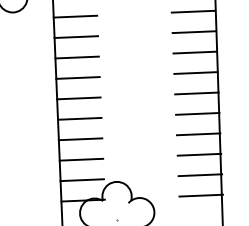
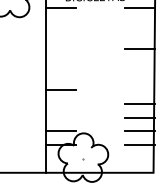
line: (192, 11) -> (139, 21), removed
line: (74, 16) -> (60, 21), removed
line: (193, 32) -> (139, 35), removed
line: (75, 37) -> (60, 35), removed
line: (76, 58) -> (60, 49), removed
line: (195, 72) -> (139, 62), removed
line: (77, 77) -> (60, 62), removed
line: (196, 93) -> (139, 76), removed
line: (78, 98) -> (60, 76), removed
line: (197, 114) -> (139, 90), removed
line: (79, 138) -> (60, 103), removed
line: (80, 159) -> (60, 117), removed

